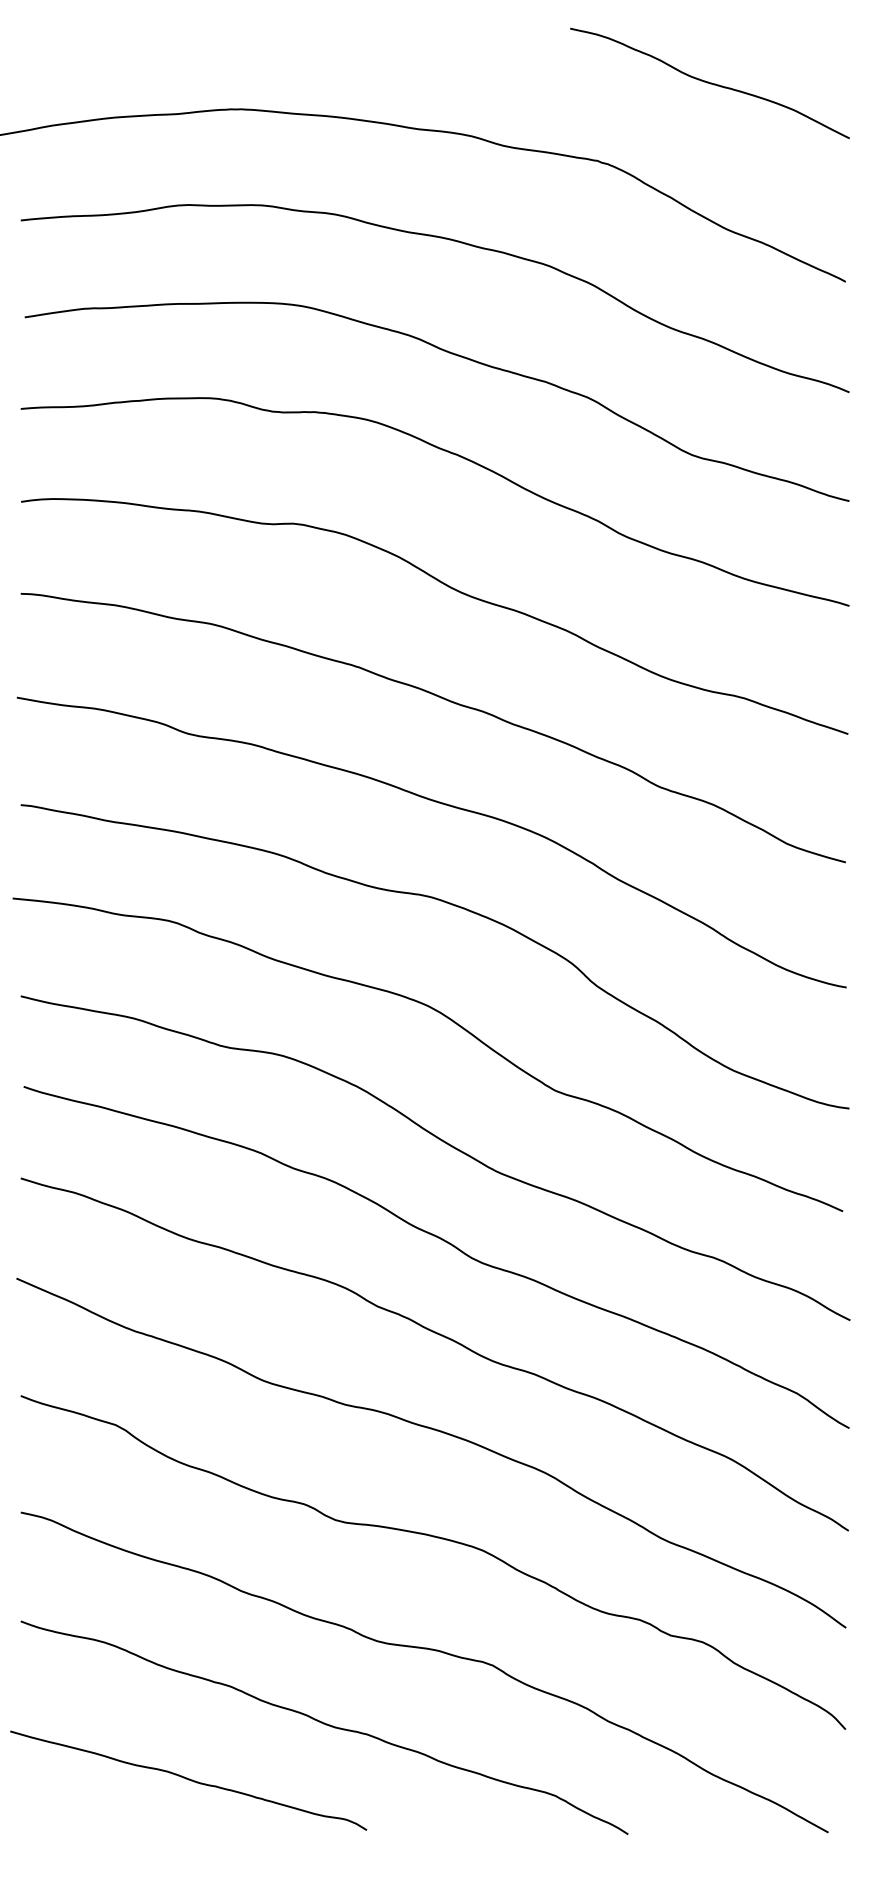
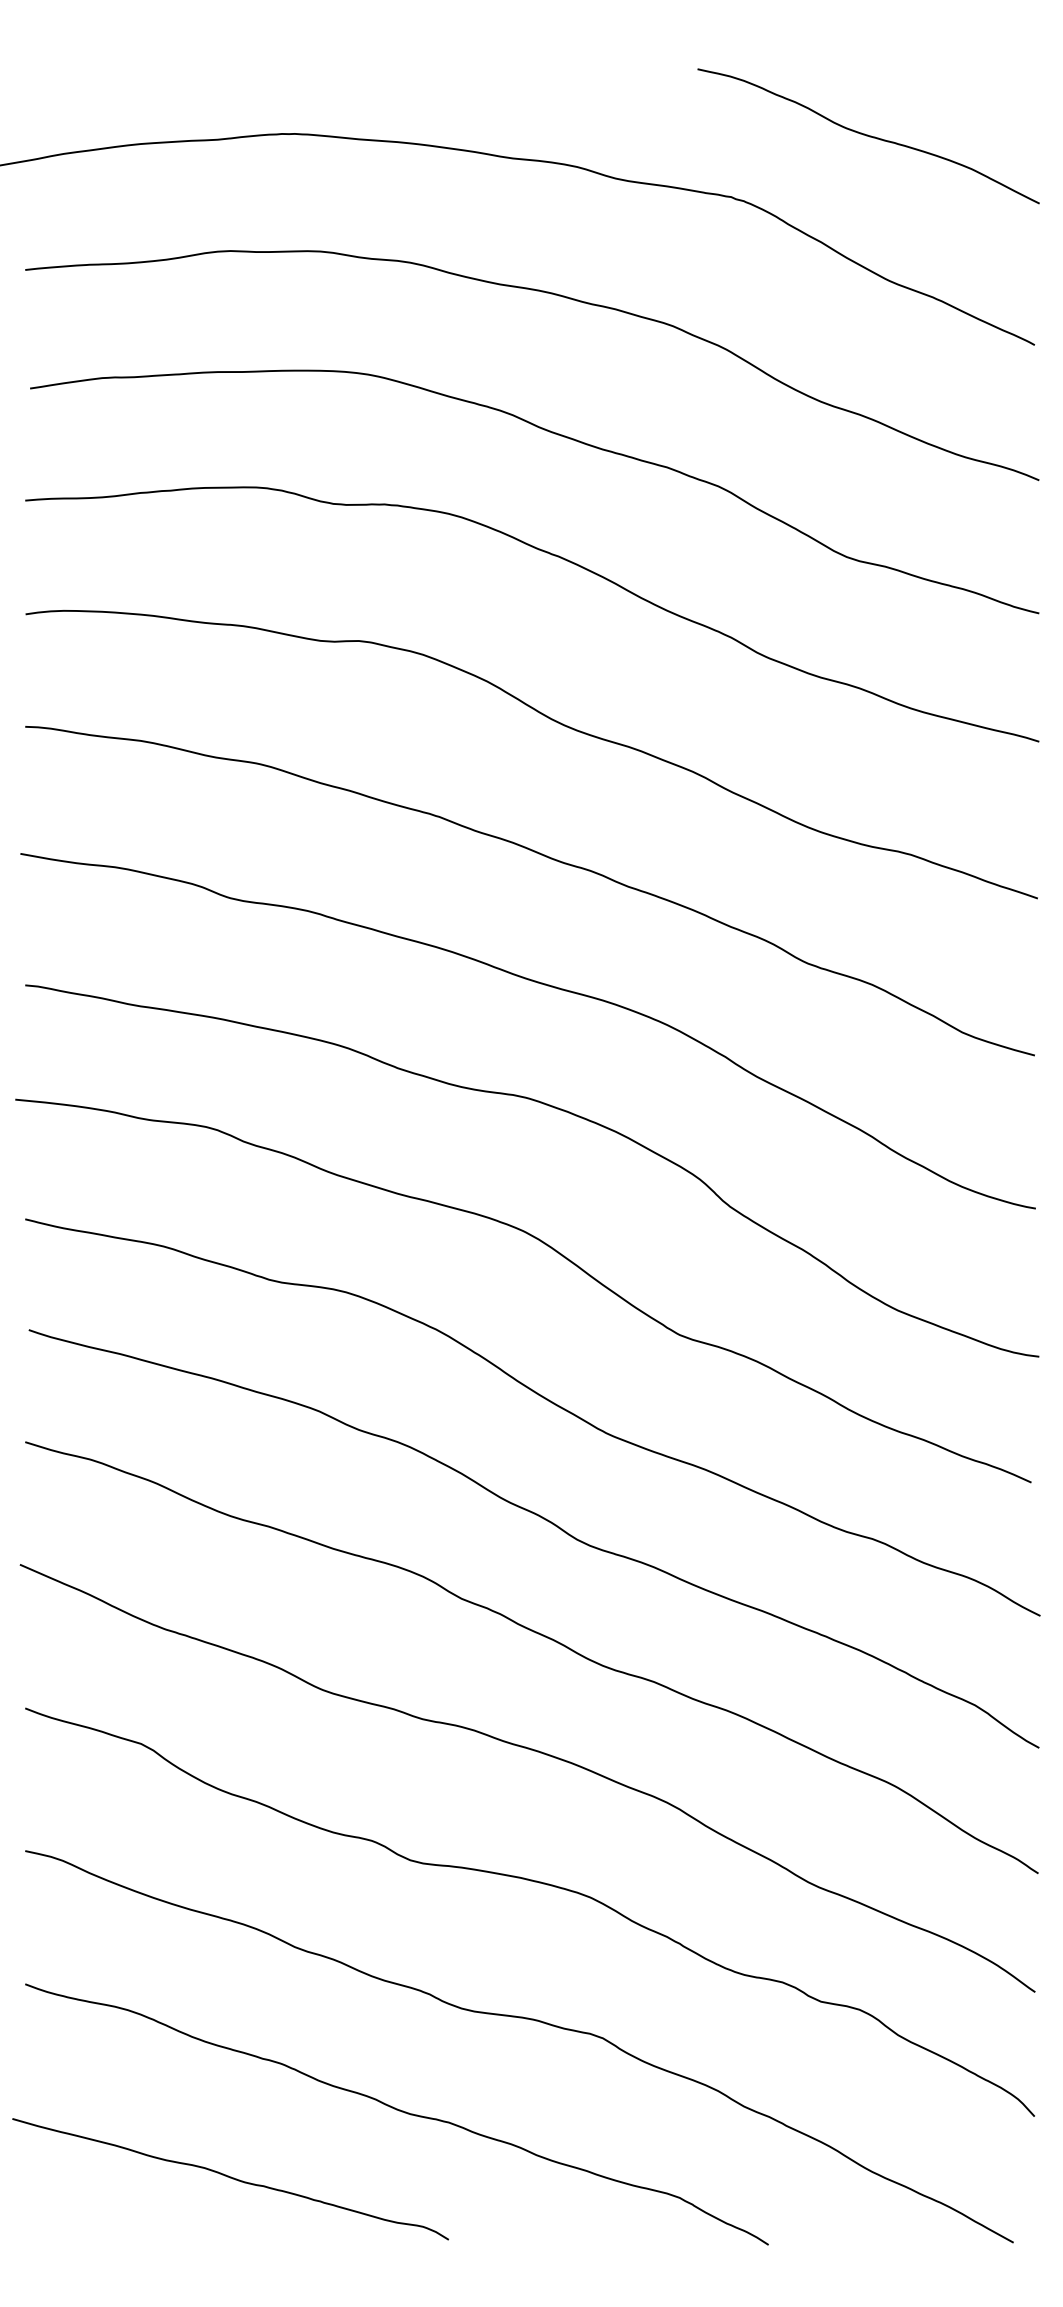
curve: (709, 83) -> (868, 136), moved

